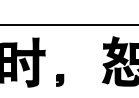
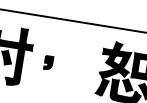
part: (60, 80) -> (49, 63), moved

